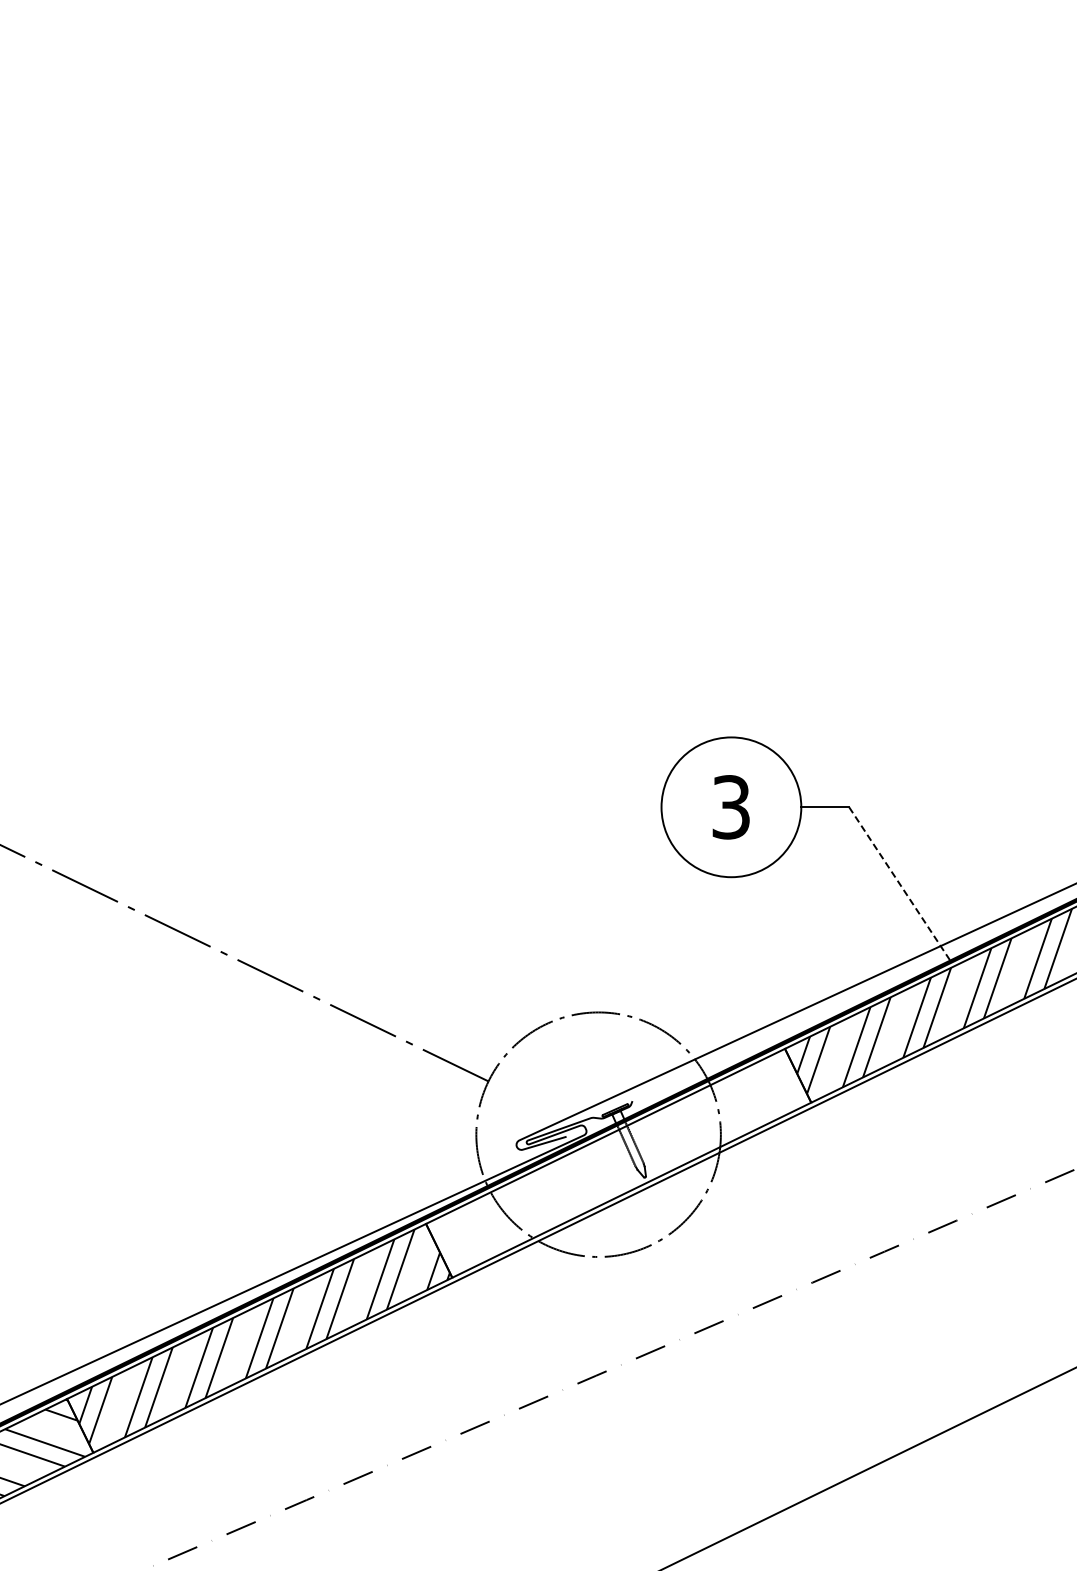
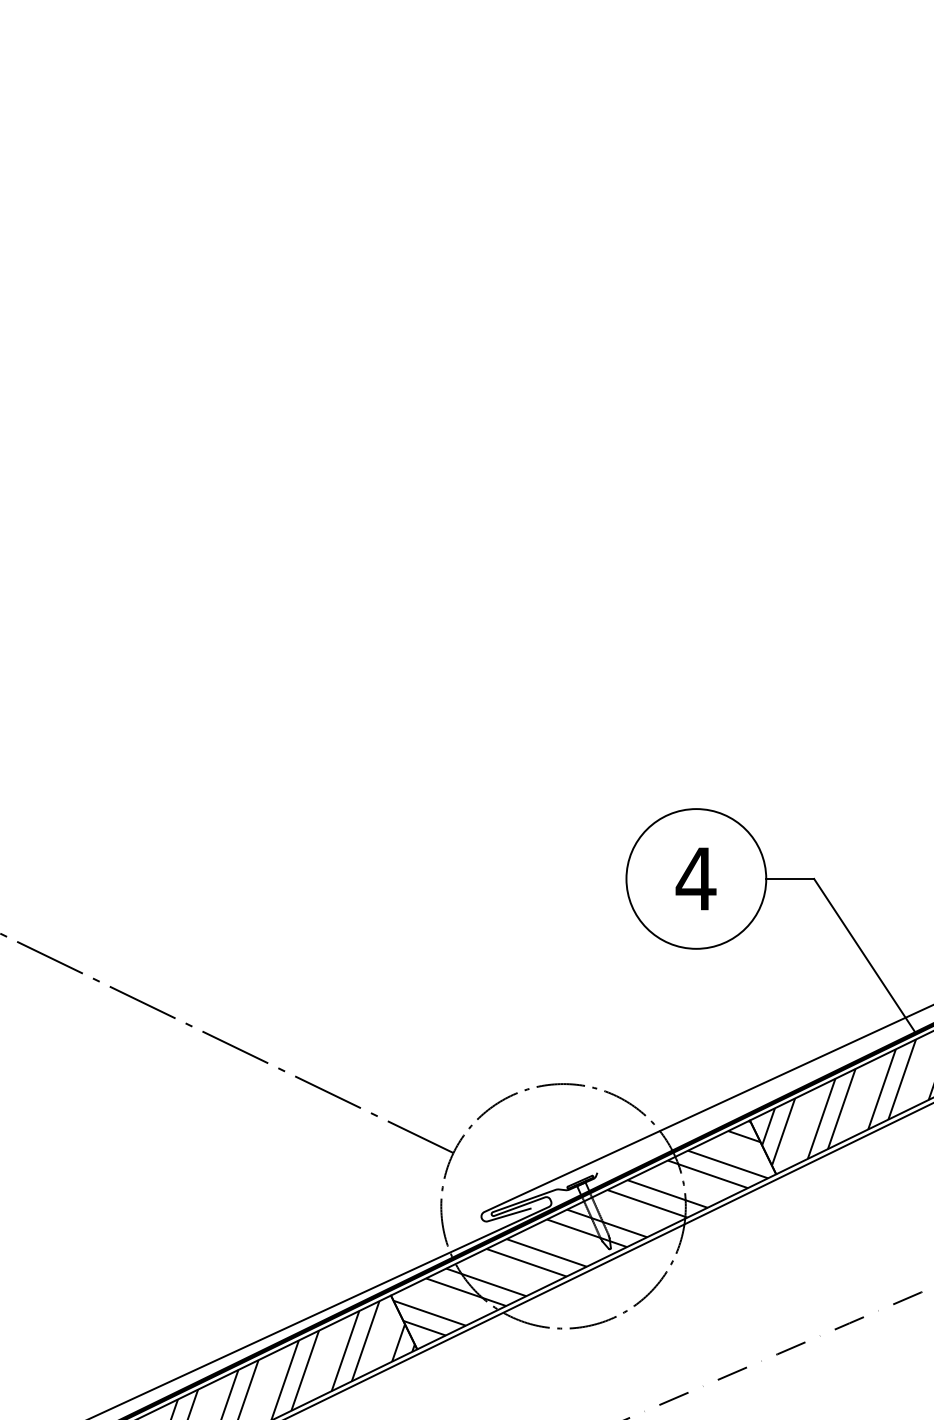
text: (730, 807) -> (695, 879), 3 -> 4
line: (899, 883) -> (864, 955), dashed -> solid
hatch: (615, 1156) -> (580, 1228), added

